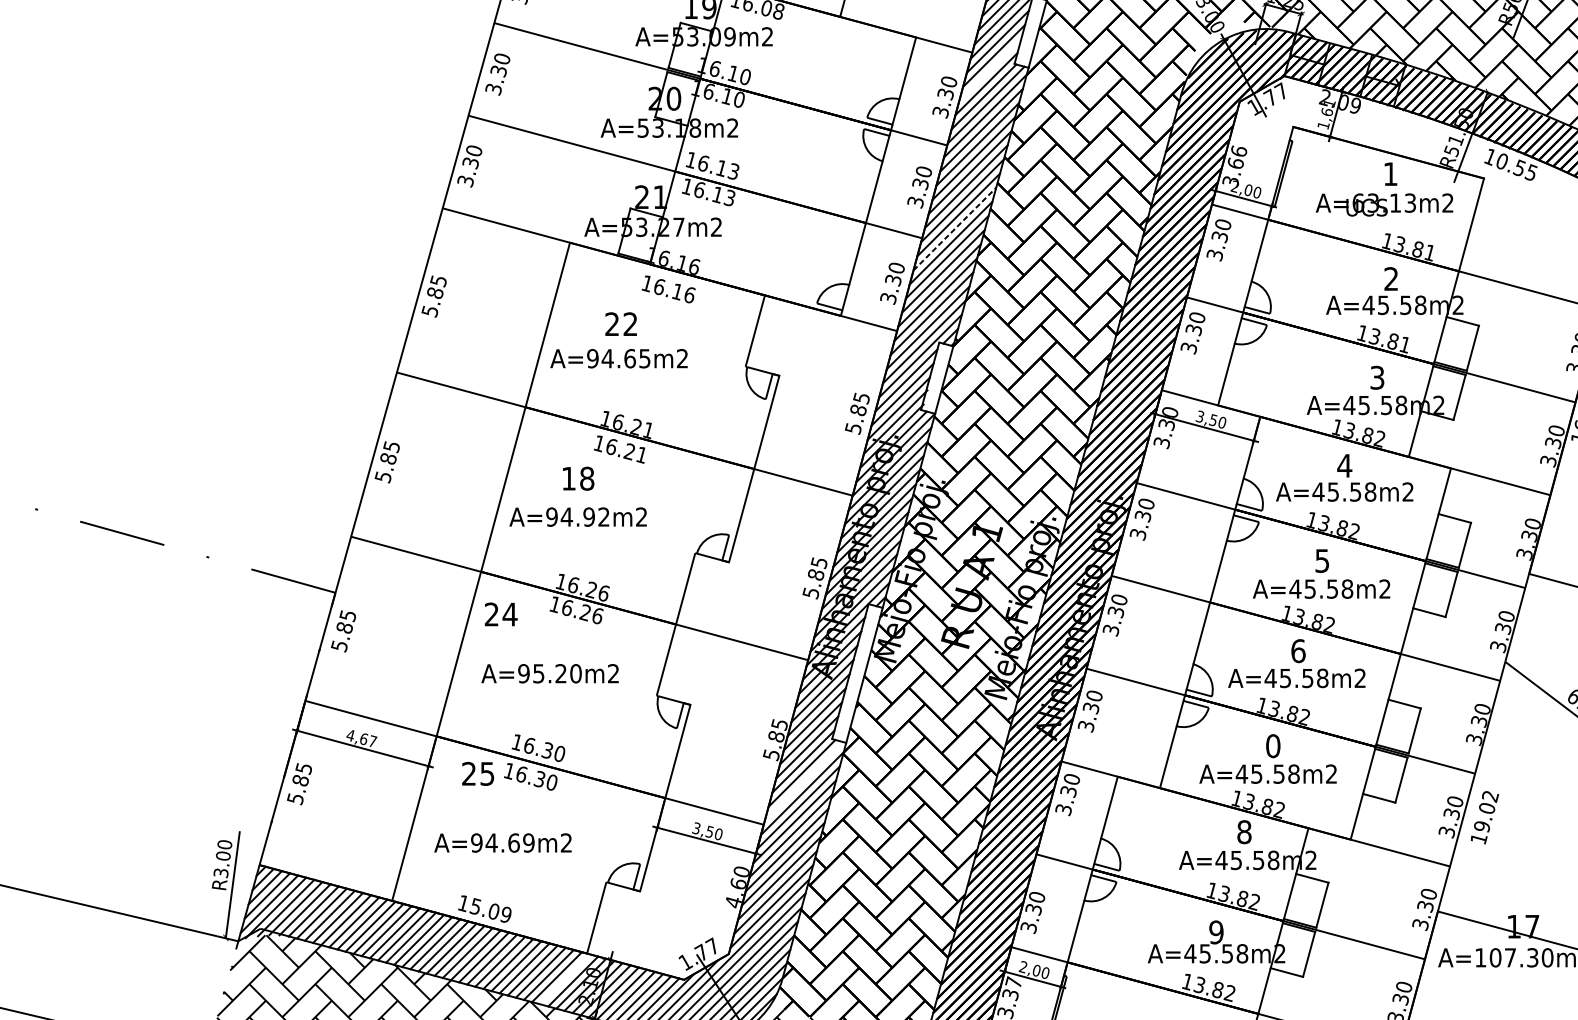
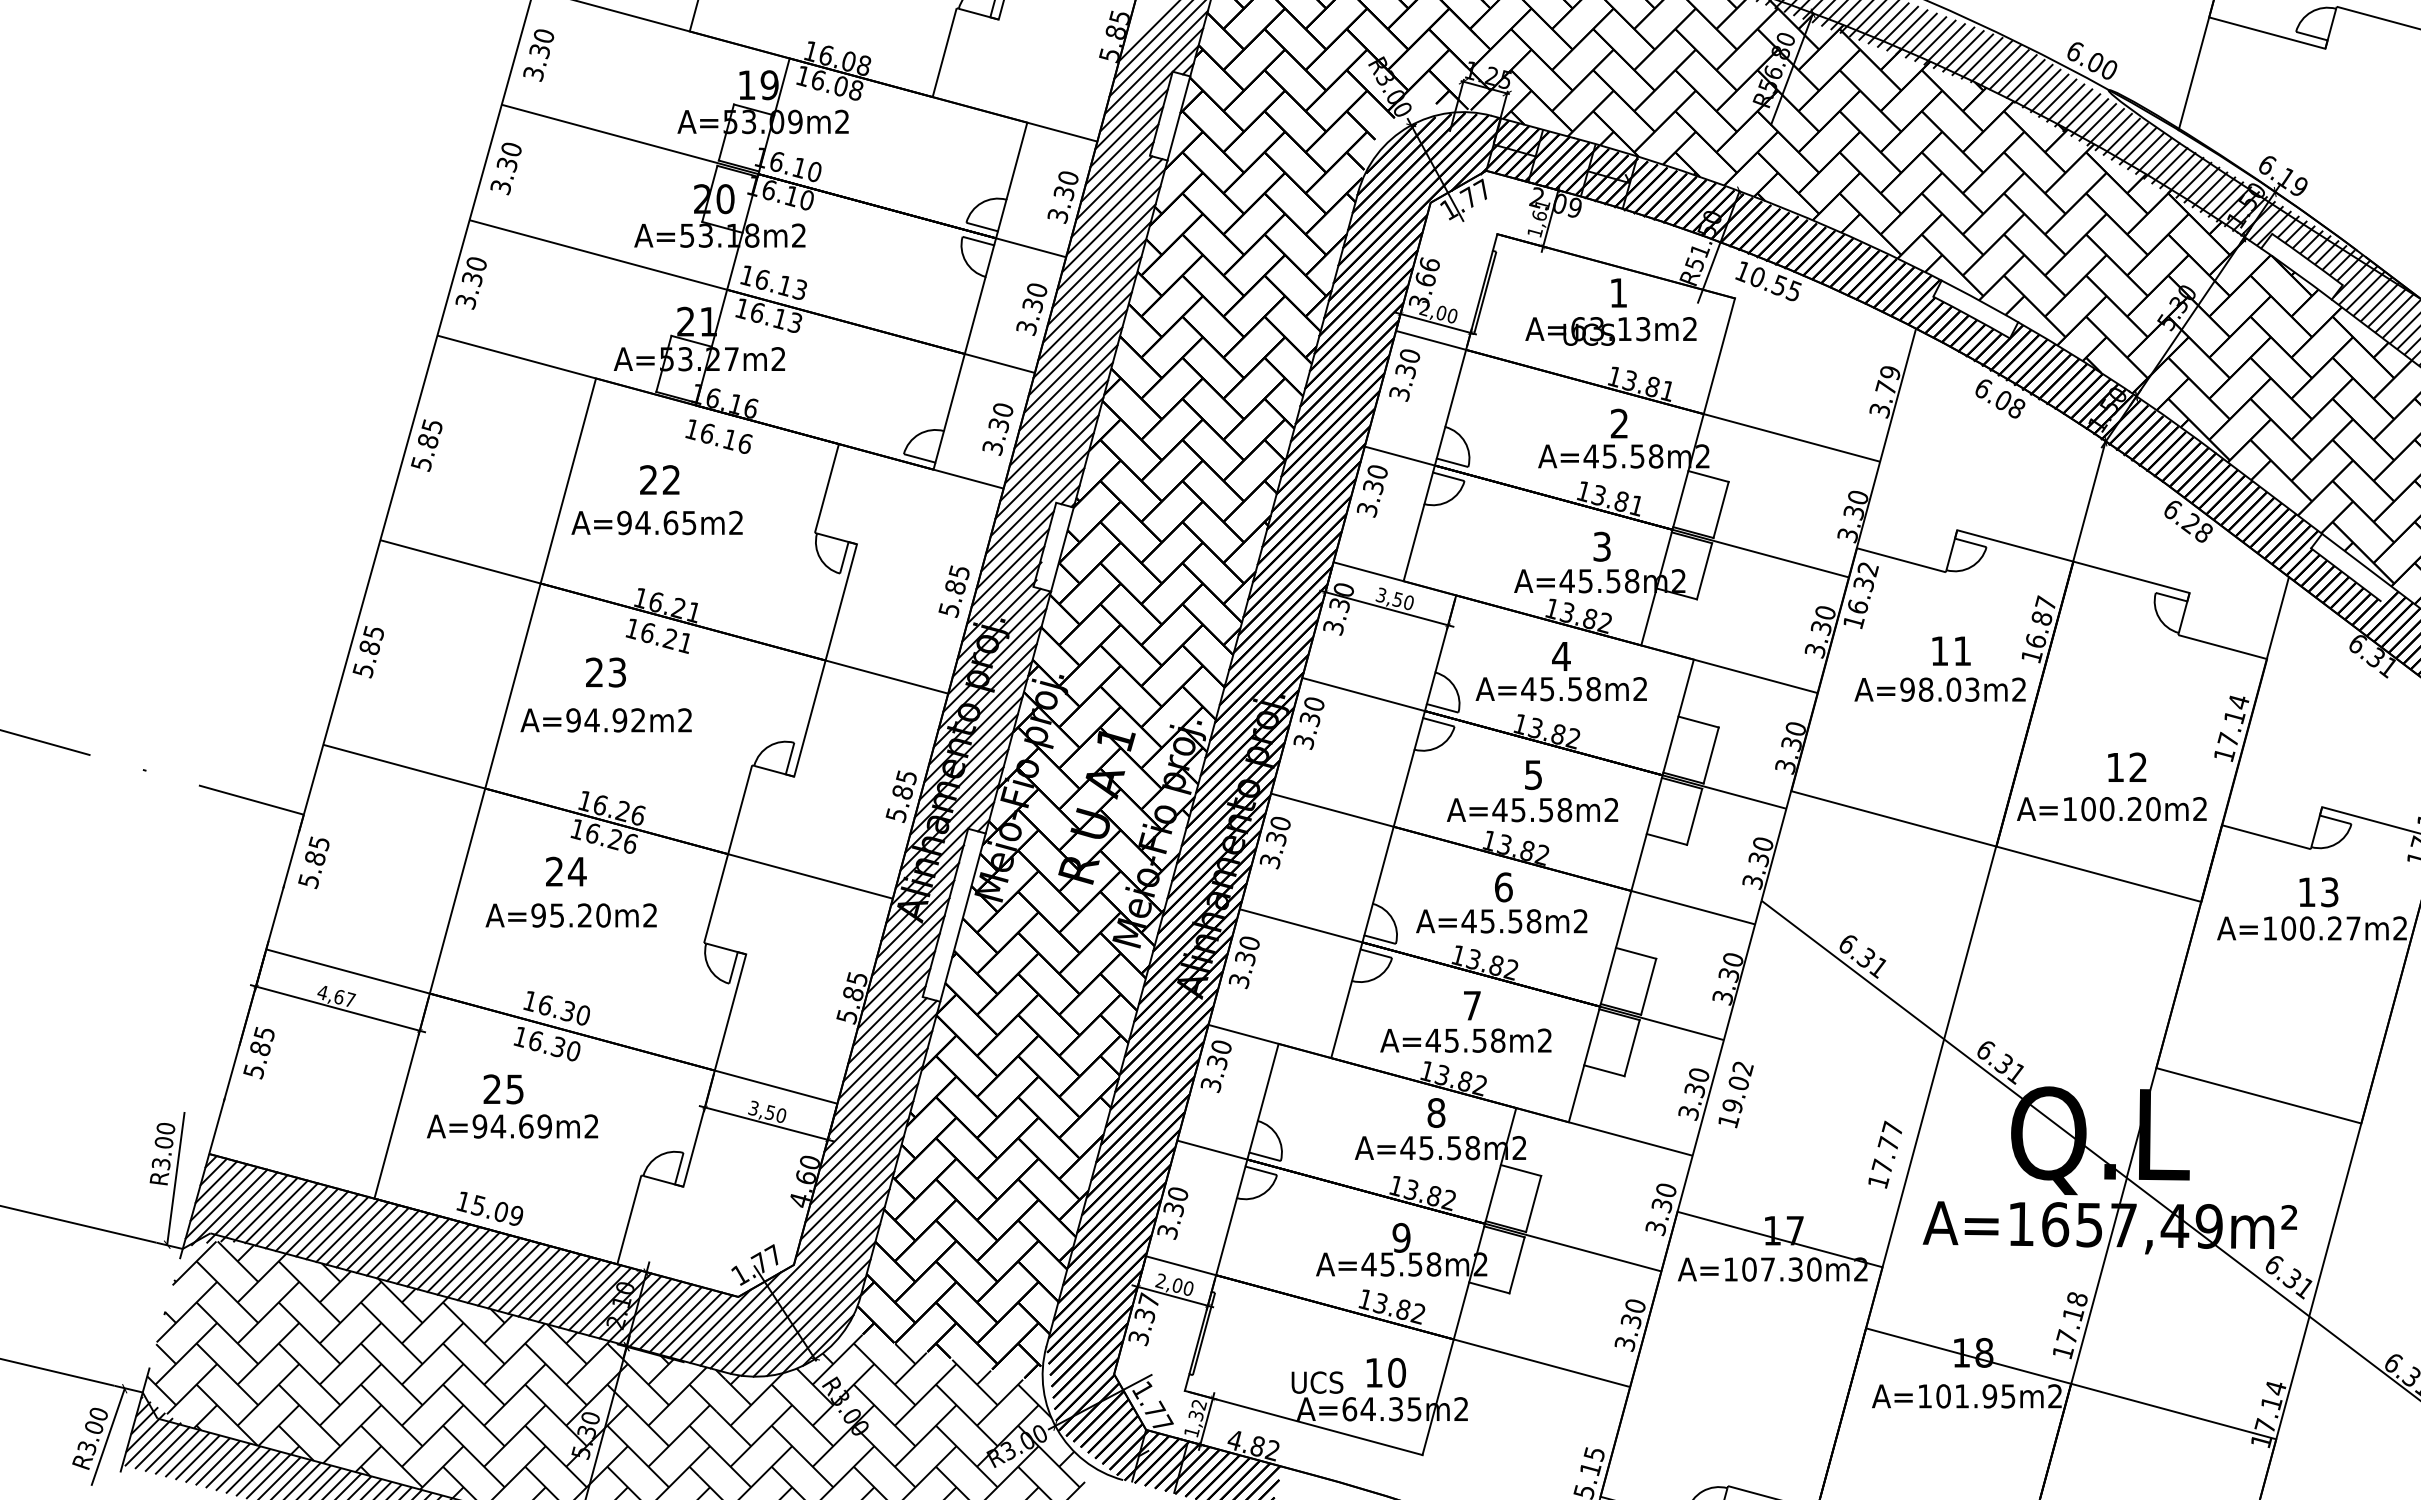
line: (990, 69) -> (1119, 162), added
line: (954, 229) -> (1075, 361), dashed -> solid
text: (578, 478) -> (606, 672), 18 -> 23
text: (501, 614) -> (566, 871), moved
text: (1273, 745) -> (1472, 1005), 0 -> 7
text: (478, 774) -> (503, 1089), moved
line: (803, 781) -> (887, 1049), added
line: (564, 979) -> (589, 1296), added

